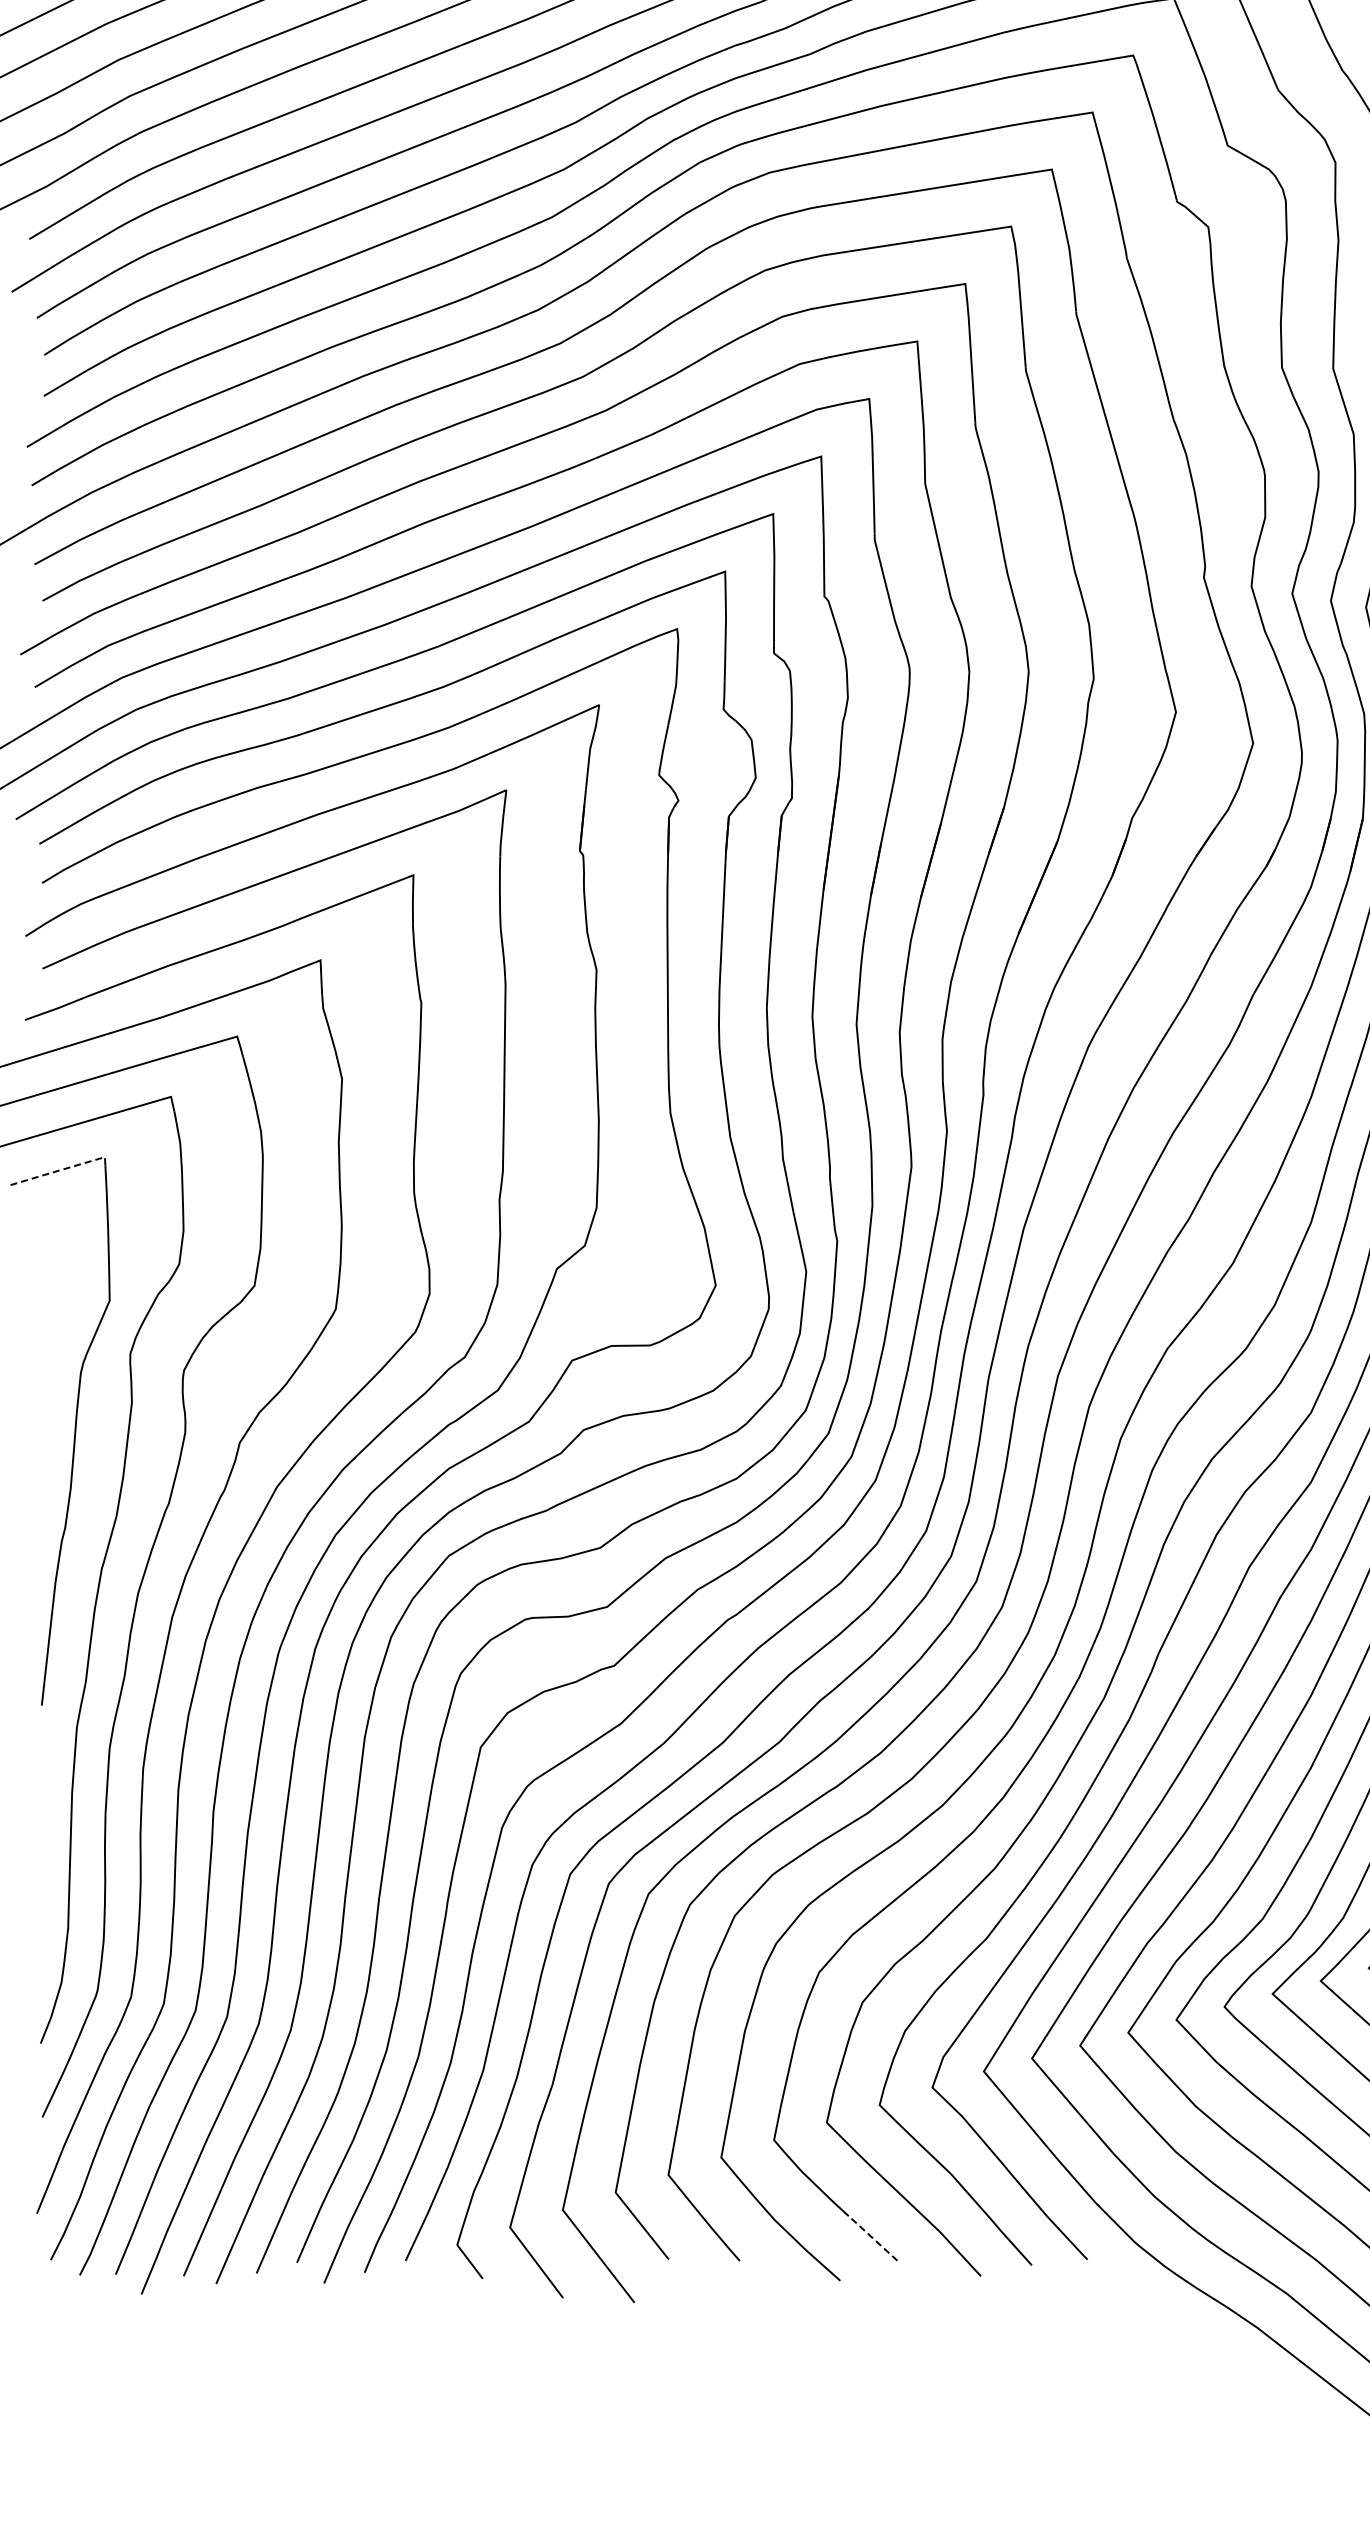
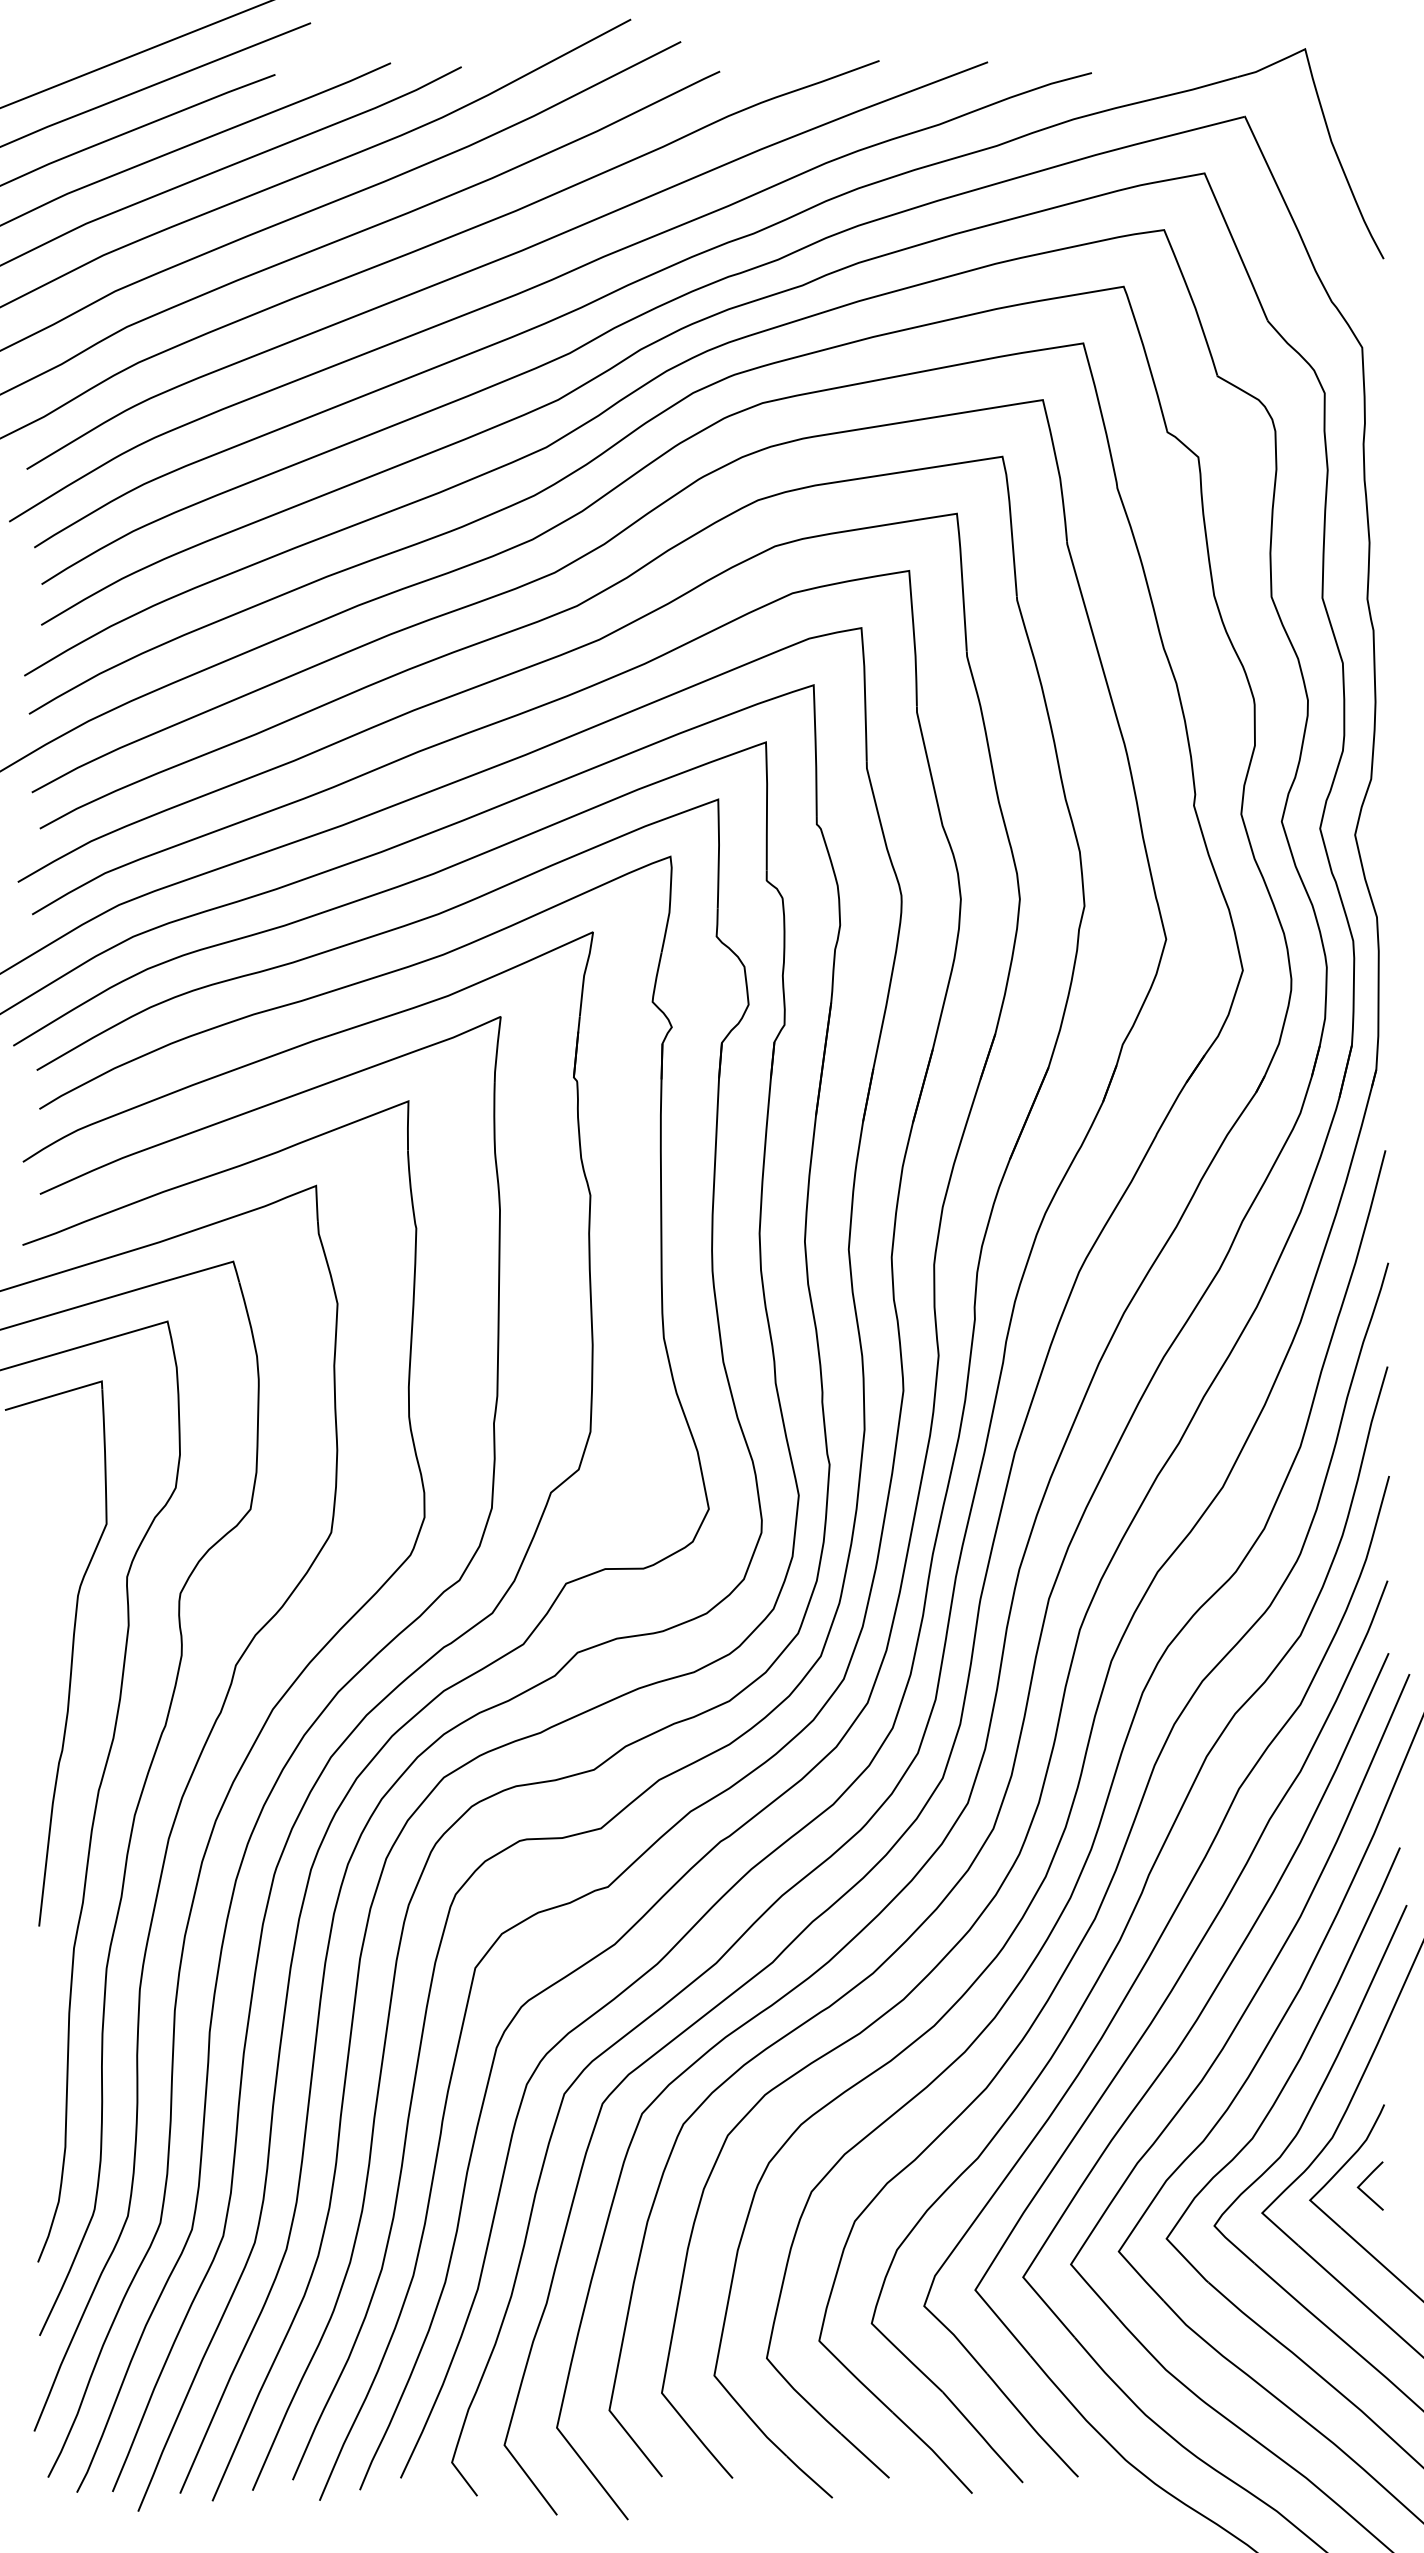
line: (60, 1170) -> (57, 1394), dashed -> solid
line: (873, 2238) -> (865, 2456), dashed -> solid

